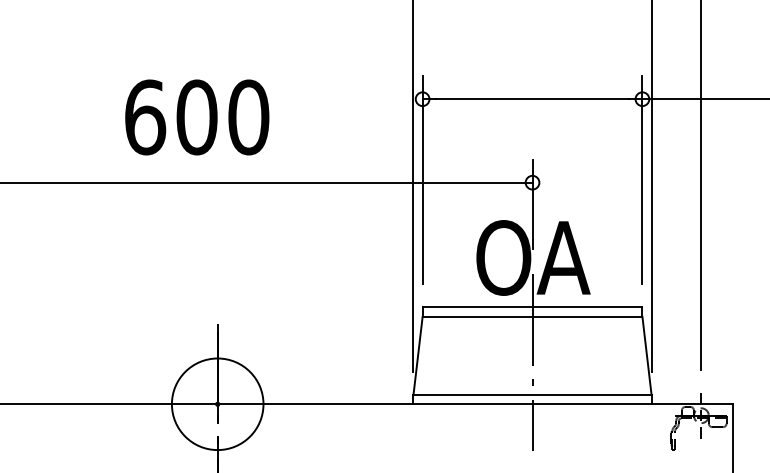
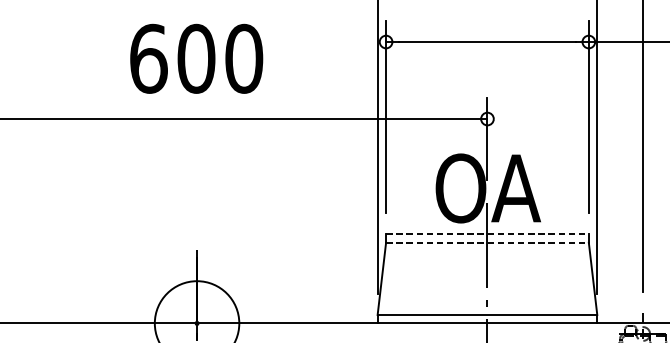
text: (197, 117) -> (196, 58), moved
line: (532, 306) -> (487, 233), solid -> dashed
line: (532, 316) -> (487, 242), solid -> dashed

